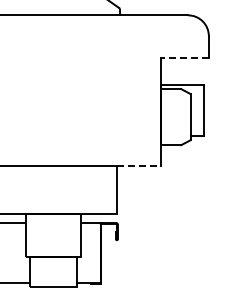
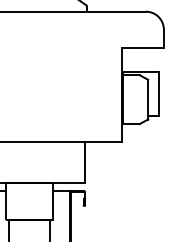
line: (184, 57) -> (142, 48), dashed -> solid
line: (138, 166) -> (103, 142), dashed -> solid

